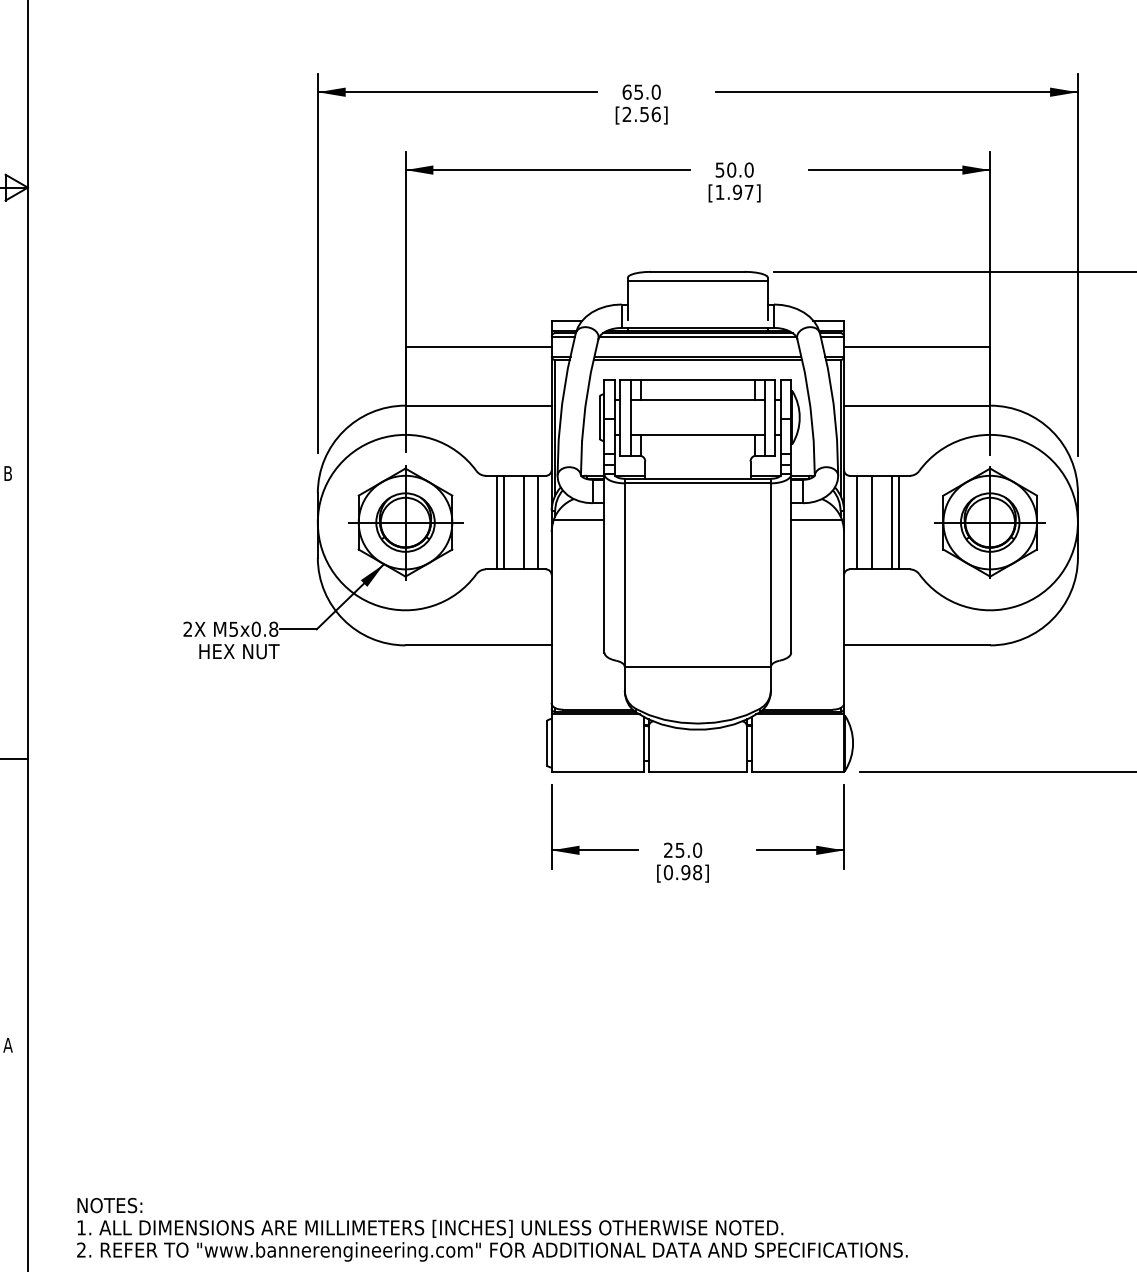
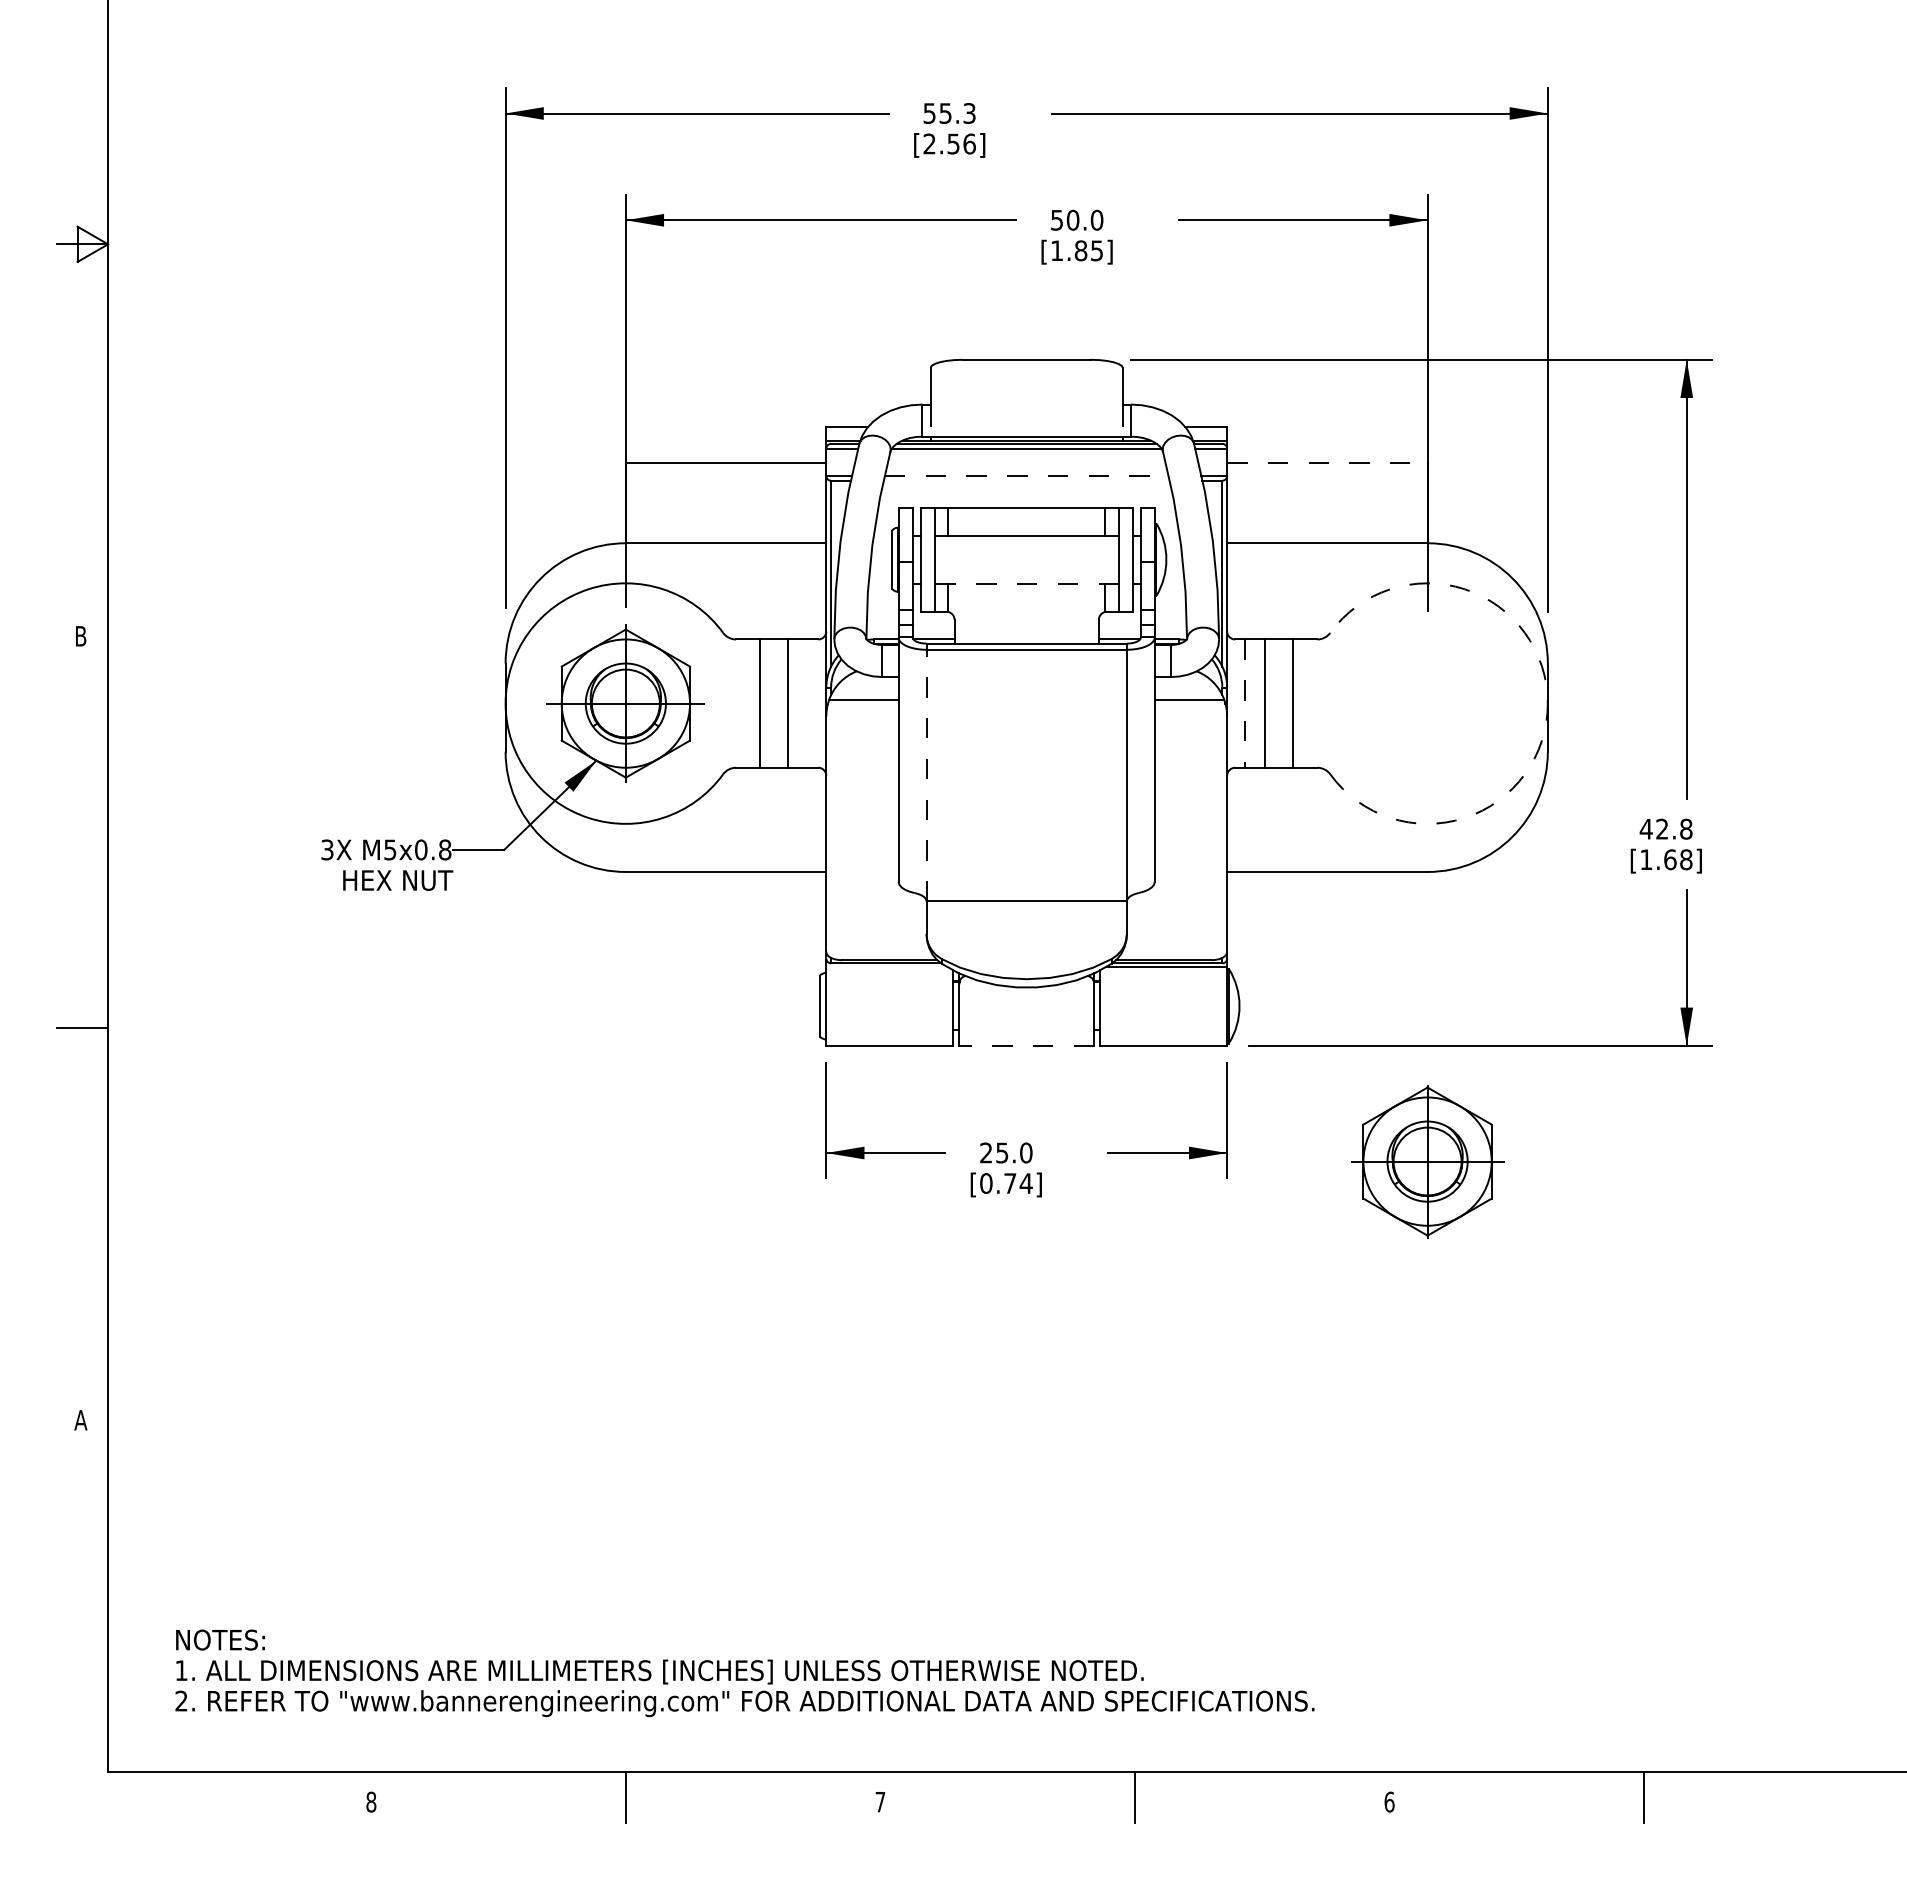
text: (641, 92) -> (949, 113), 65.0 -> 55.3
text: (742, 192) -> (1088, 250), [1.97] -> [1.85]
line: (697, 281) -> (1026, 372), removed
line: (917, 347) -> (1327, 463), solid -> dashed
line: (697, 356) -> (1026, 475), solid -> dashed
line: (697, 359) -> (1026, 480), removed
line: (697, 435) -> (1026, 583), solid -> dashed
line: (496, 522) -> (750, 703), removed
line: (538, 522) -> (808, 703), removed
line: (899, 522) -> (1302, 703), removed
part: (990, 522) -> (1427, 1161), moved
arc: (1077, 522) -> (1547, 703), solid -> dashed
line: (857, 523) -> (1245, 704), solid -> dashed
line: (624, 572) -> (926, 772), solid -> dashed
text: (187, 629) -> (327, 850), 2X -> 3X
line: (595, 714) -> (886, 966), removed
line: (697, 771) -> (1026, 1045), solid -> dashed
text: (691, 872) -> (1018, 1183), [0.98] -> [0.74]

